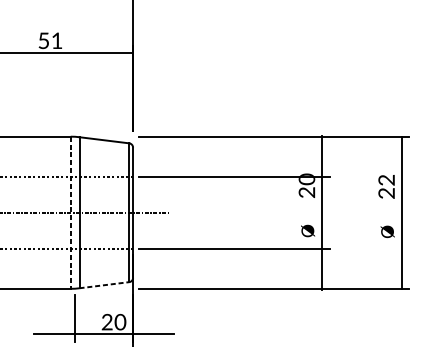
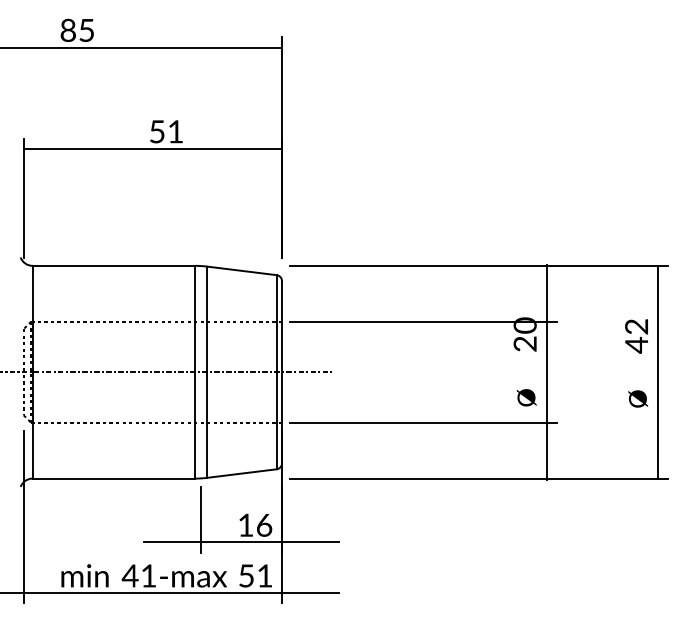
text: (386, 193) -> (636, 345), 22 -> 42
line: (70, 212) -> (194, 372), dashed -> solid
line: (104, 285) -> (242, 473), dashed -> solid
text: (114, 321) -> (255, 524), 20 -> 16

